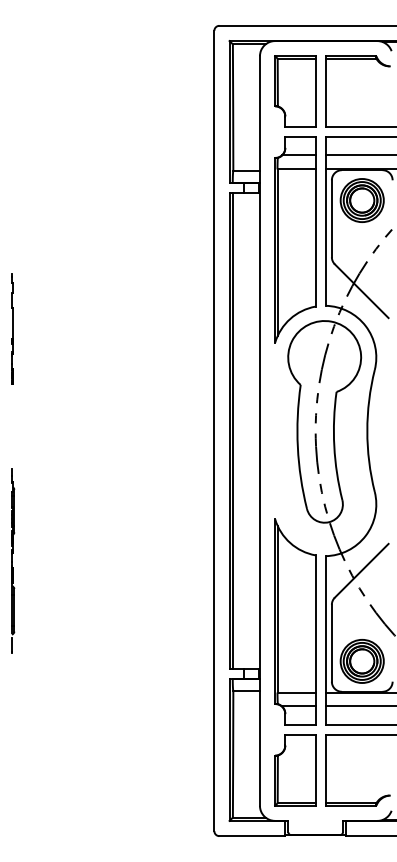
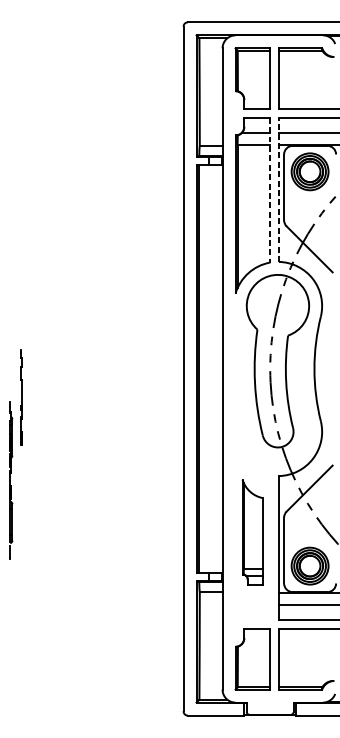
line: (315, 221) -> (270, 189), solid -> dashed
line: (325, 221) -> (278, 189), solid -> dashed
line: (12, 328) -> (21, 396), moved
part: (295, 621) -> (252, 531), size x0.6

